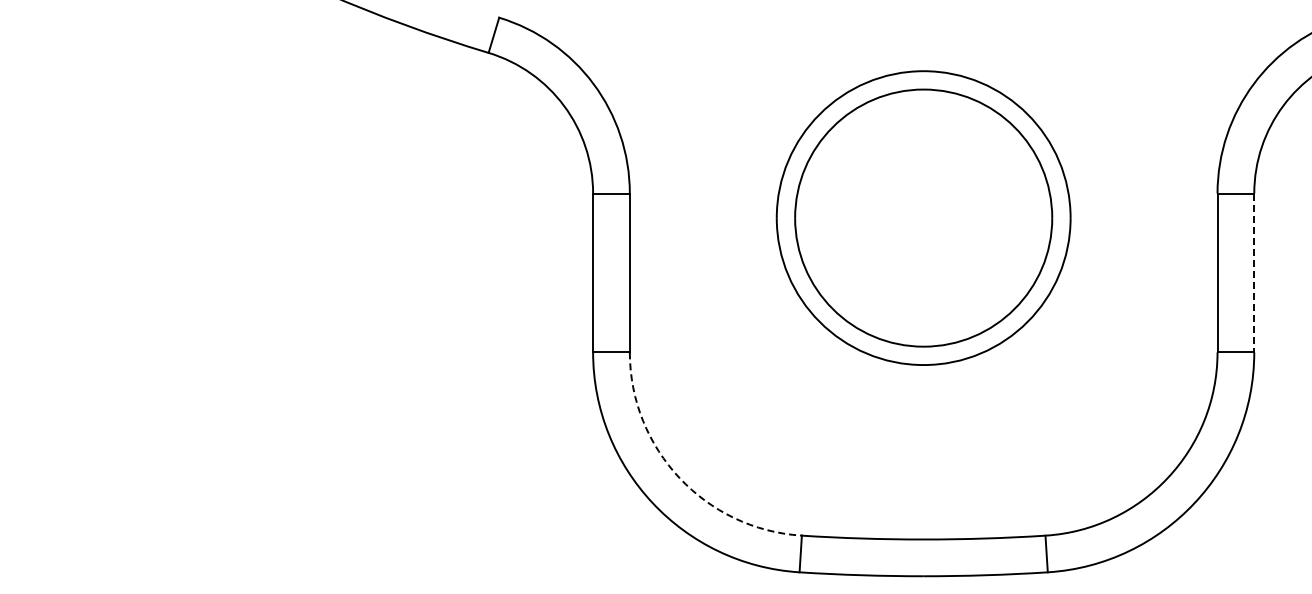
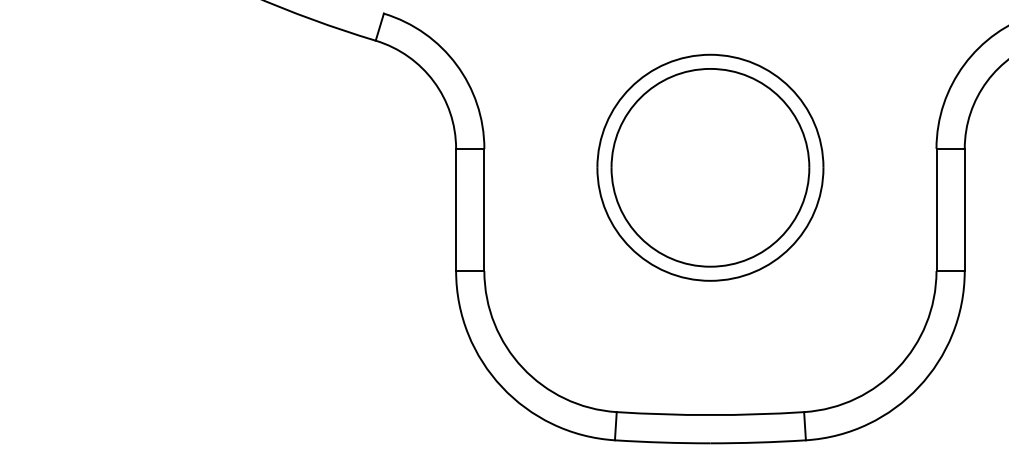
line: (1254, 273) -> (964, 210), dashed -> solid
arc: (679, 478) -> (522, 368), dashed -> solid

